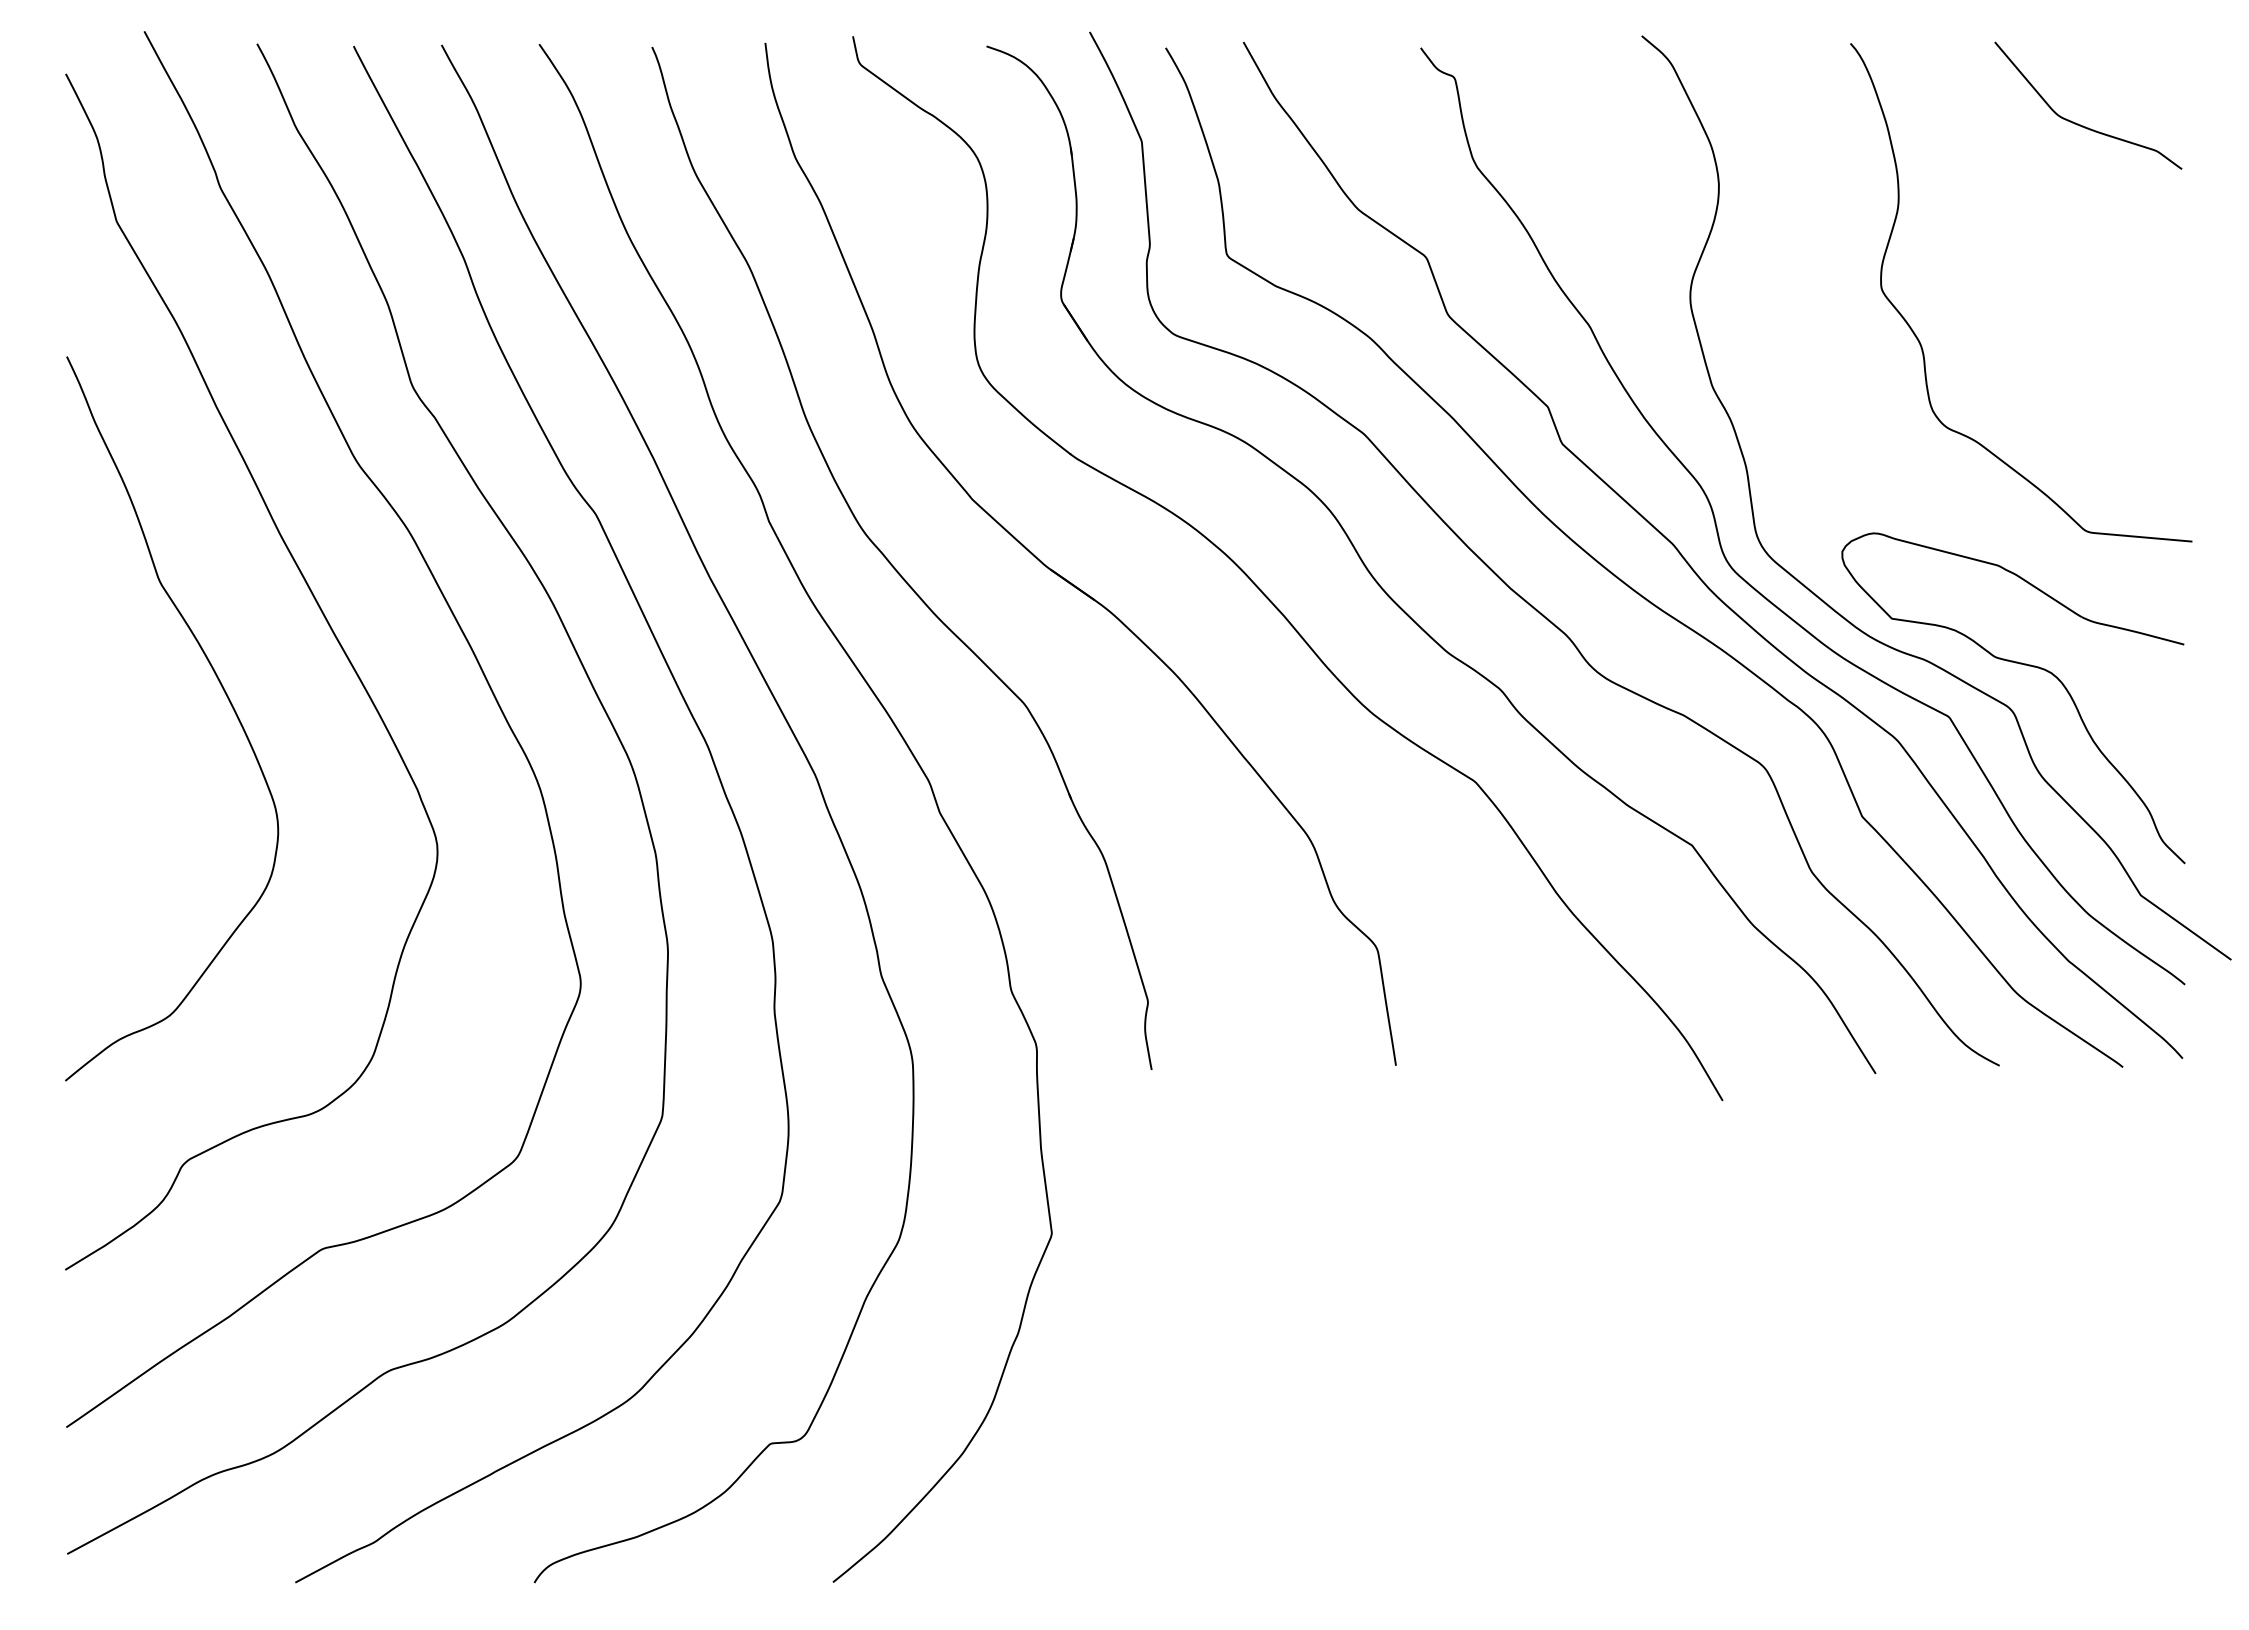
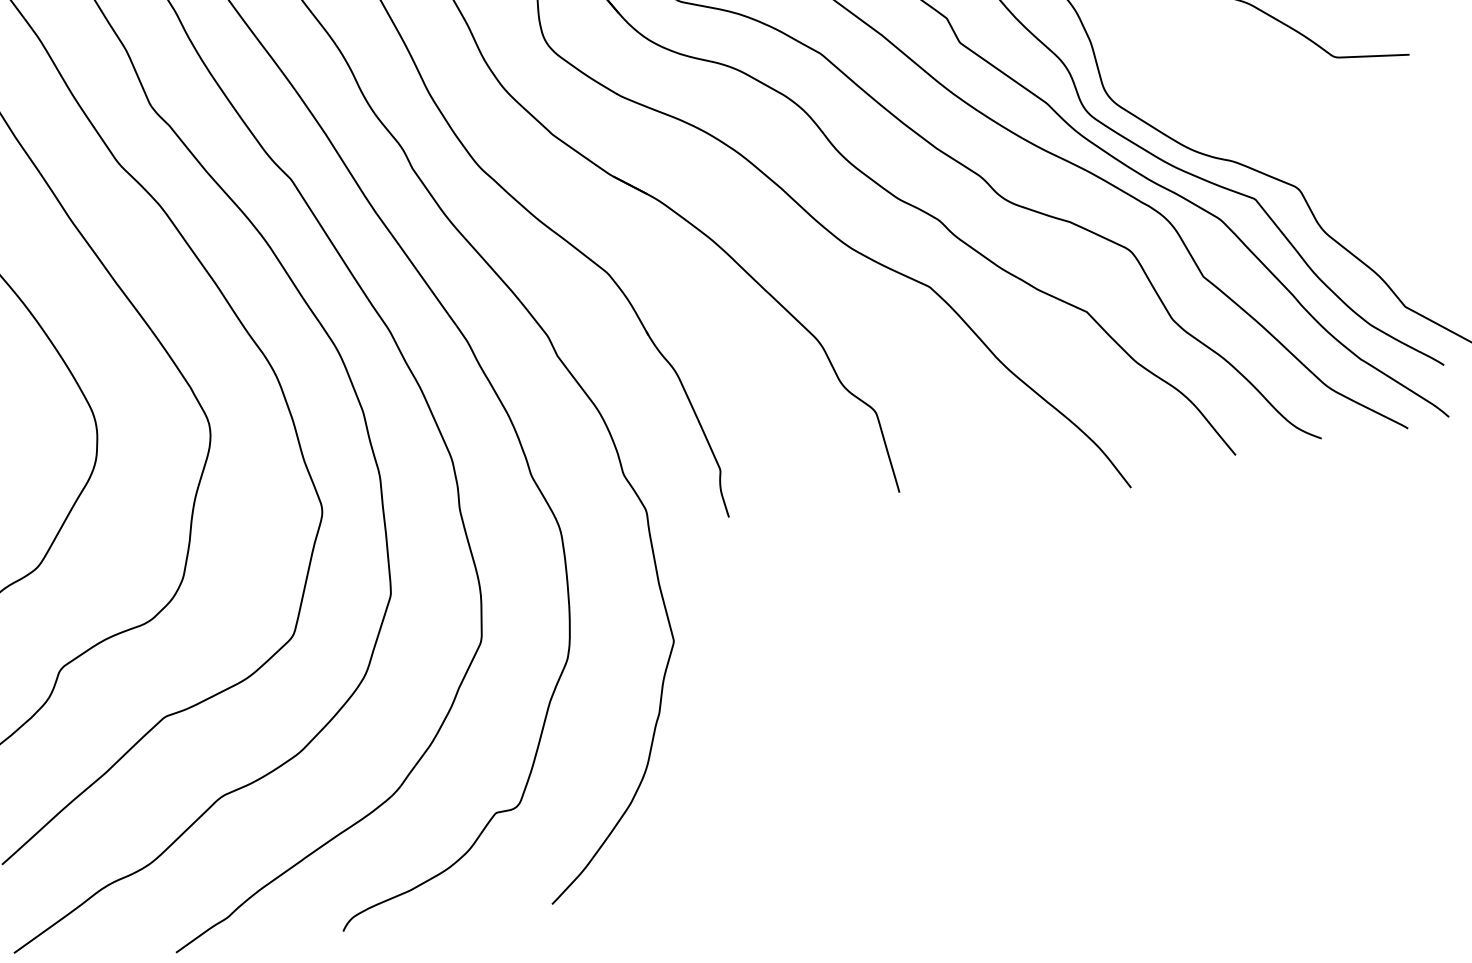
part: (2019, 664) -> (1299, 156), removed

